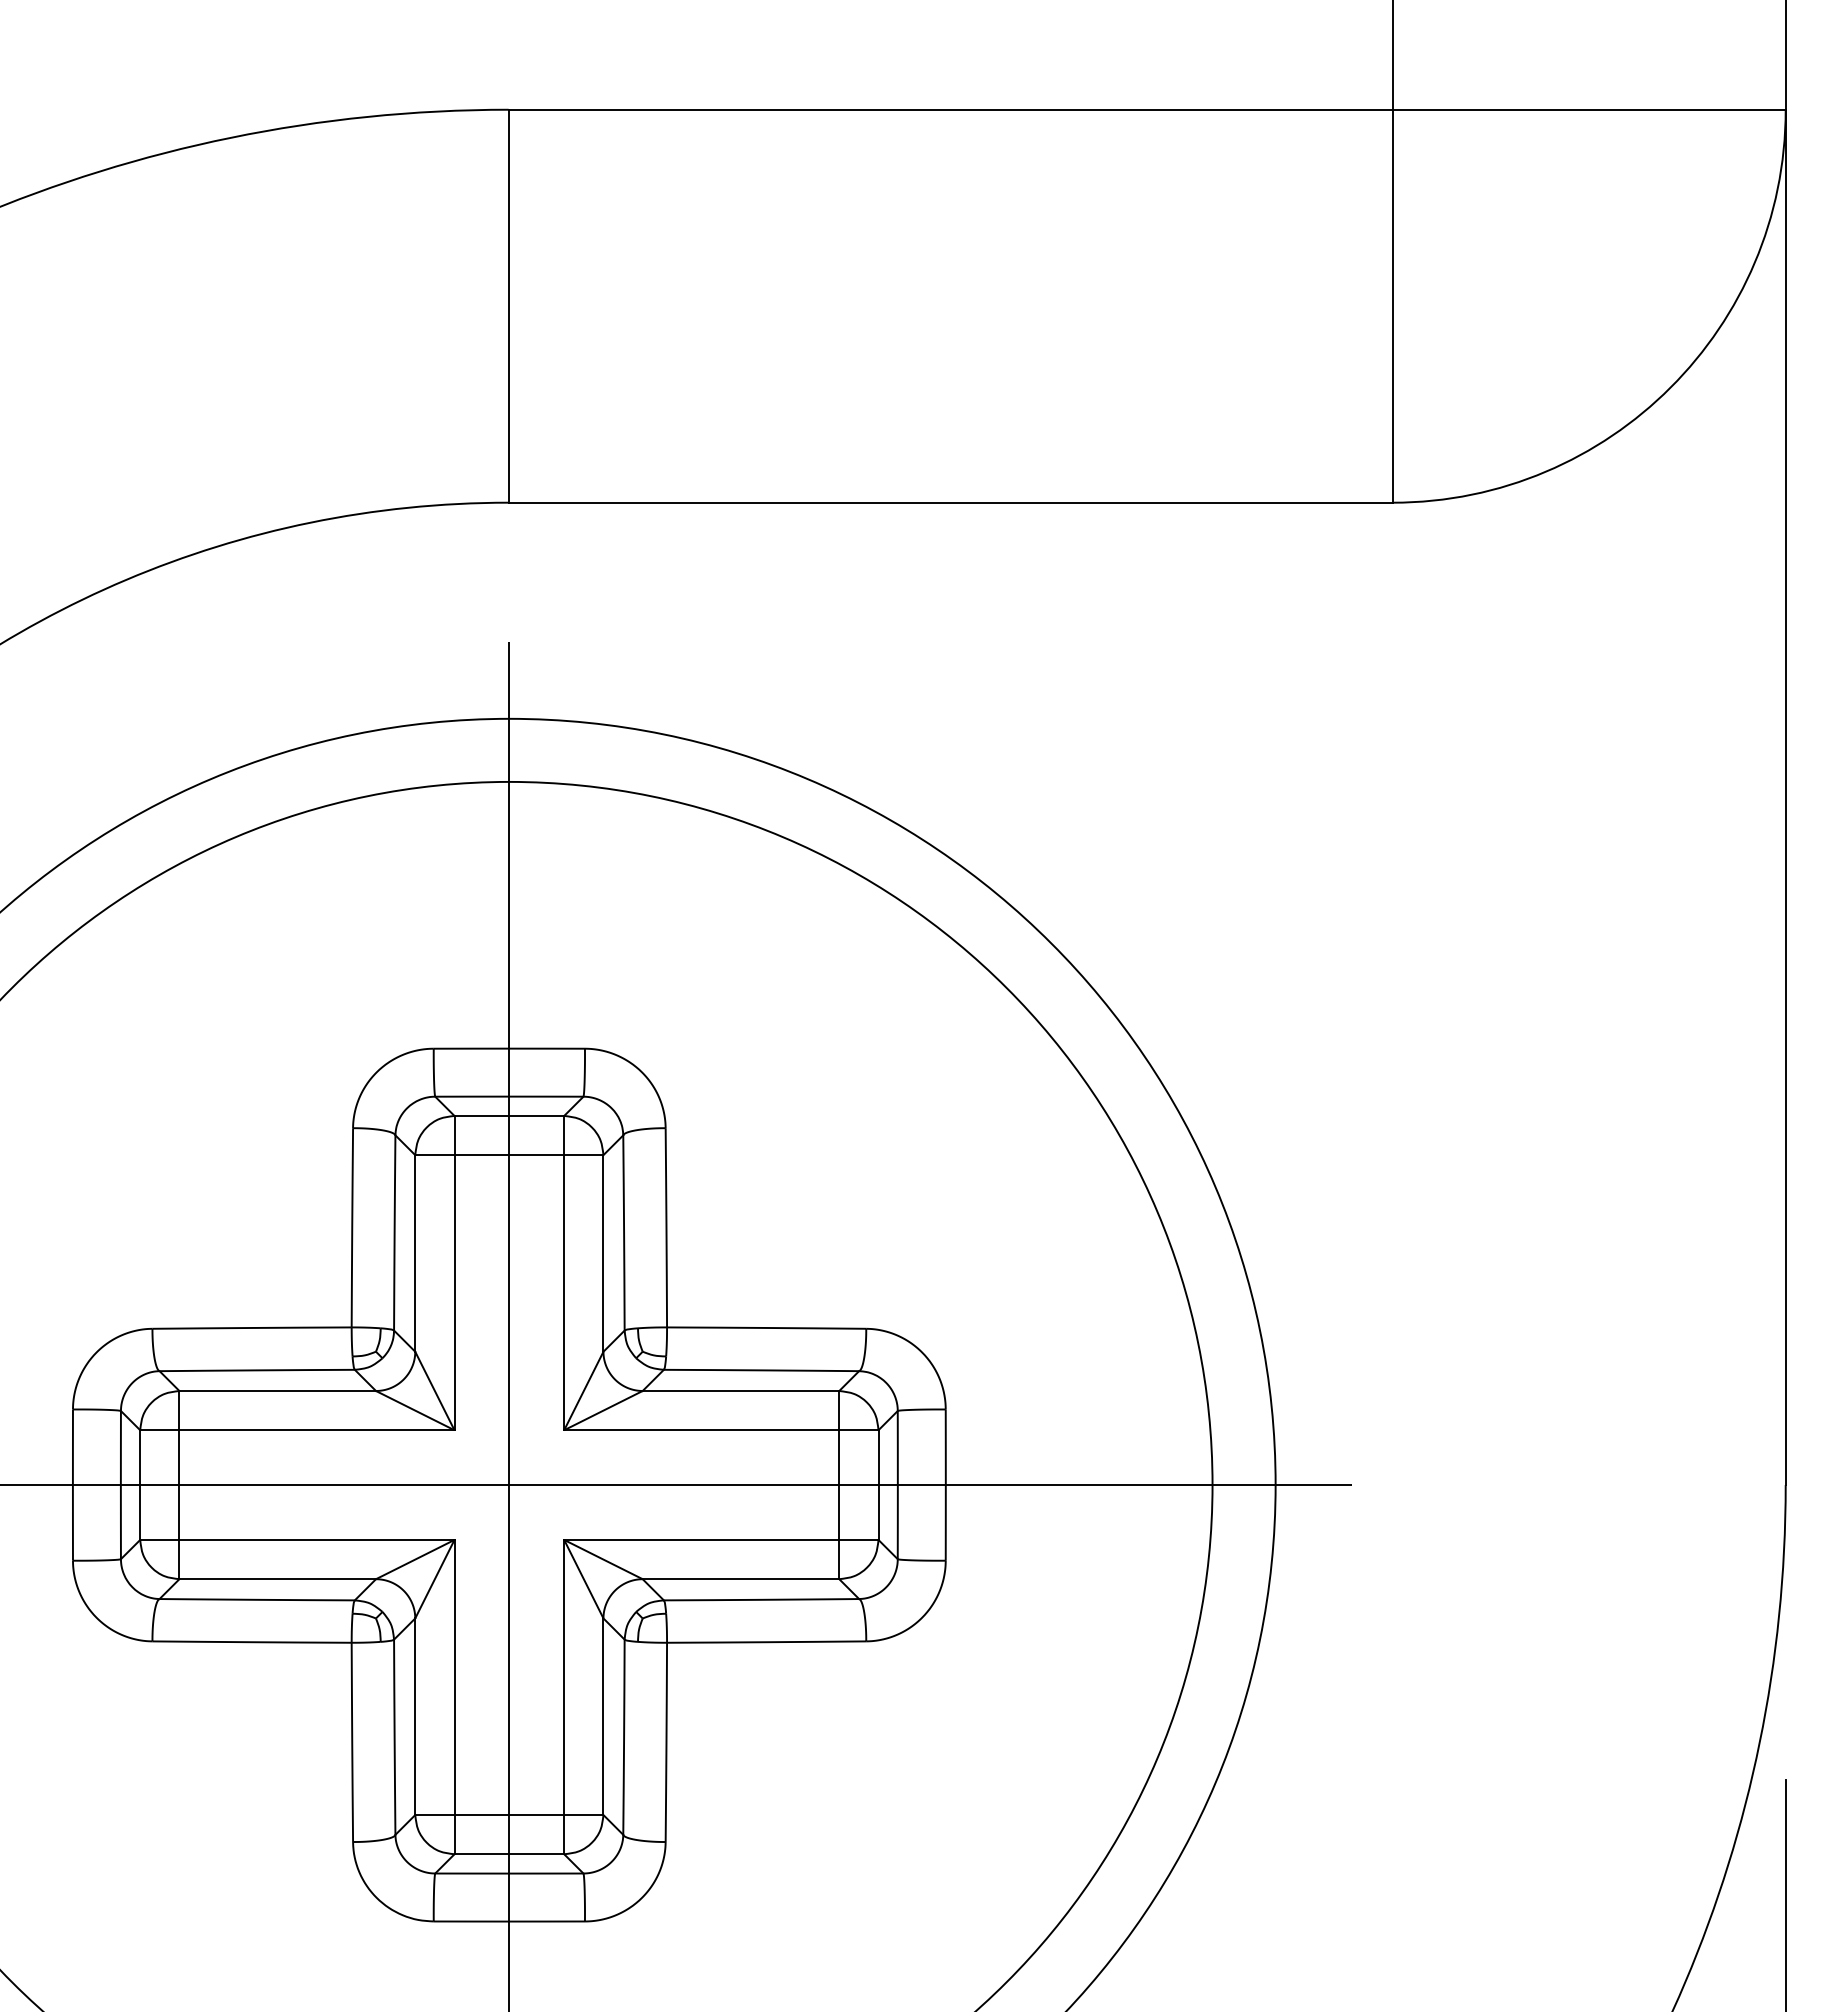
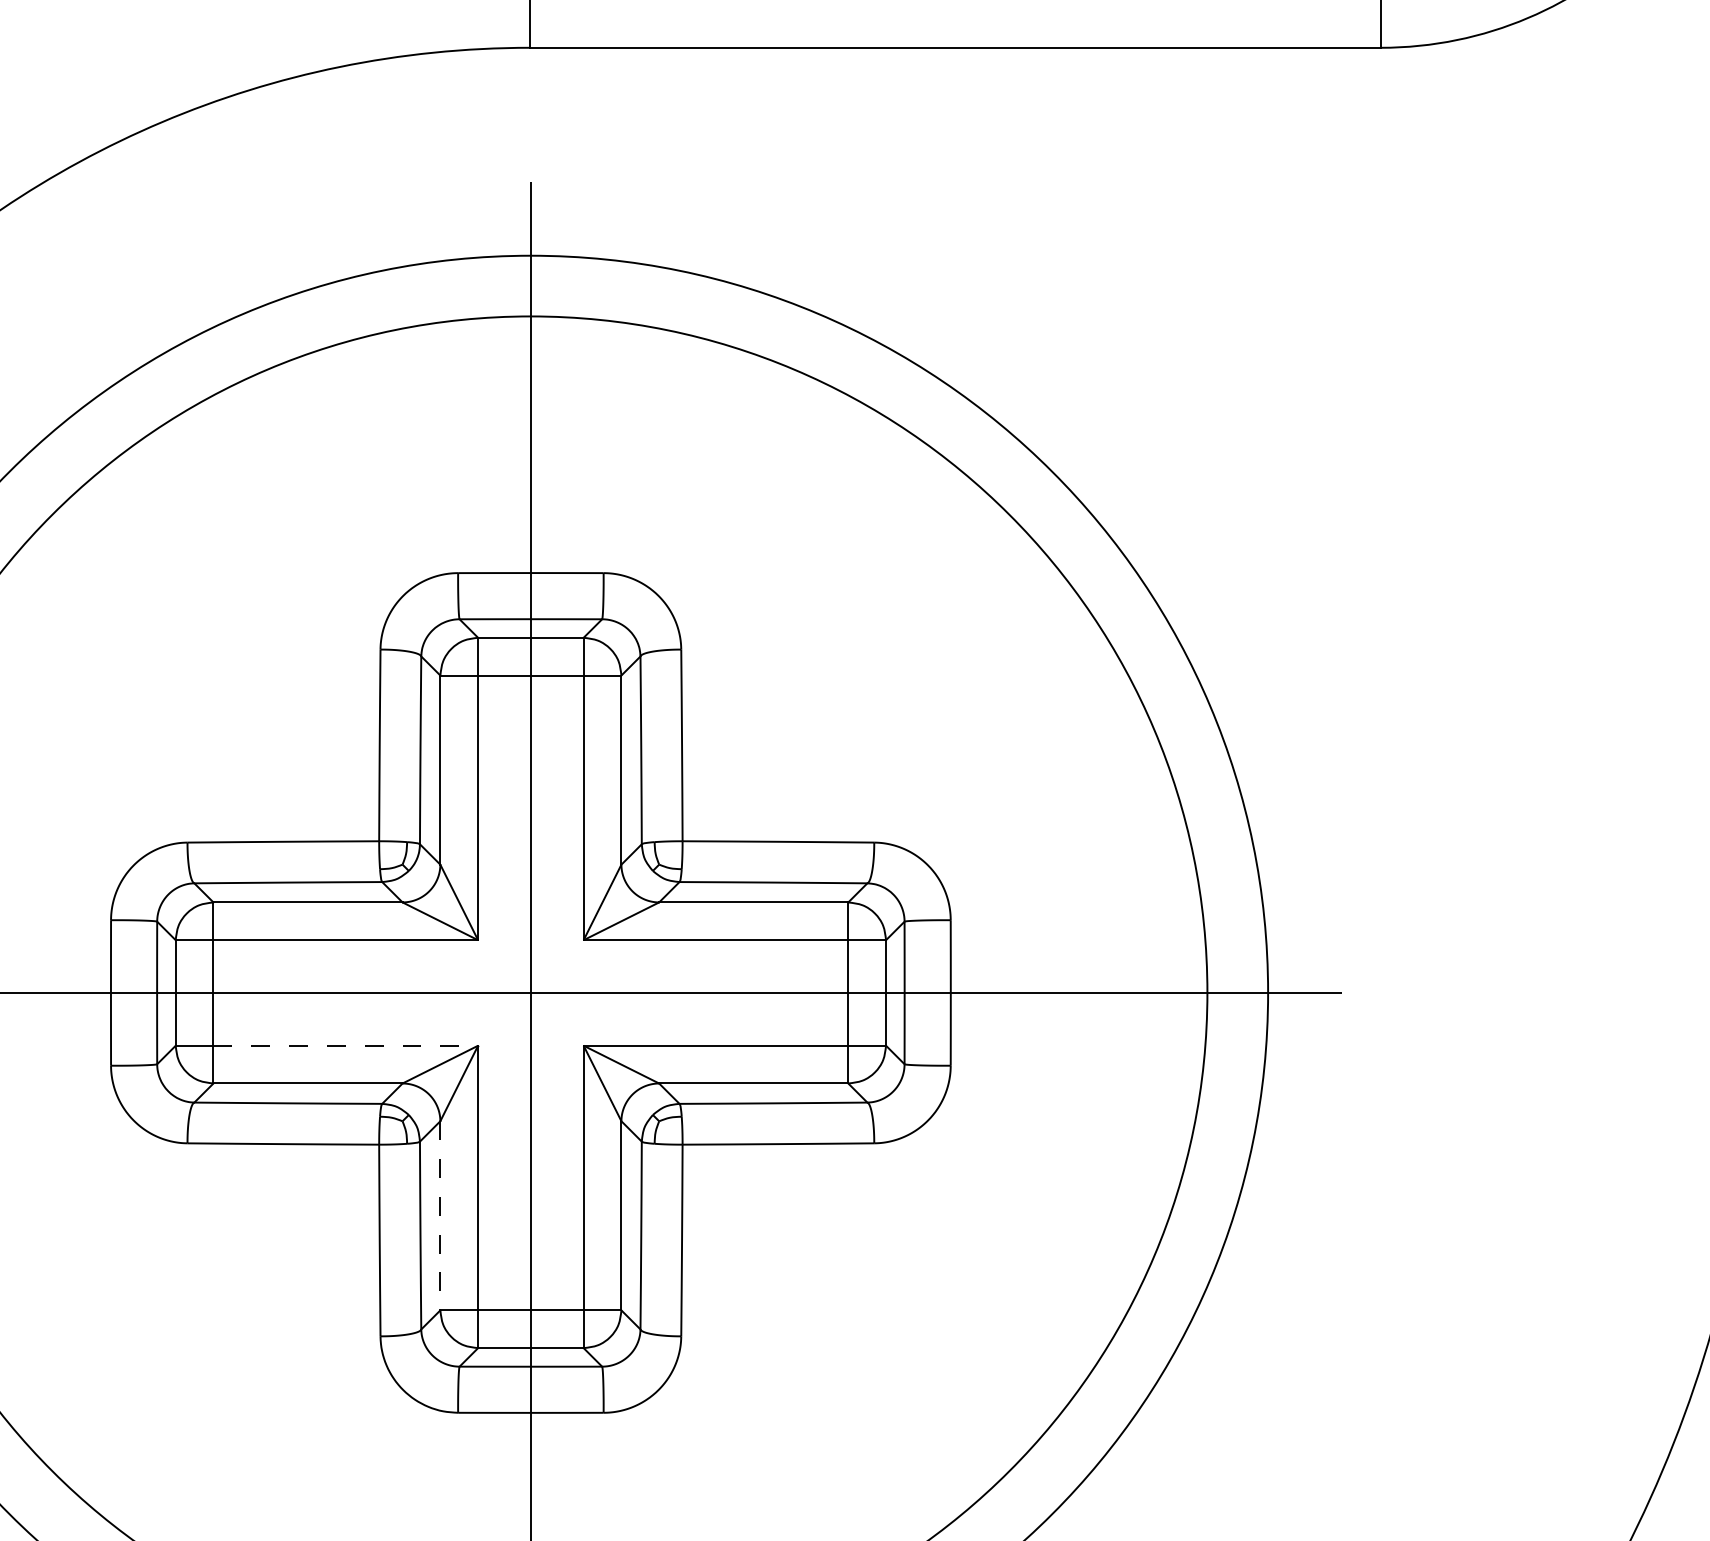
line: (316, 1539) -> (345, 1045), solid -> dashed
line: (415, 1717) -> (440, 1216), solid -> dashed

